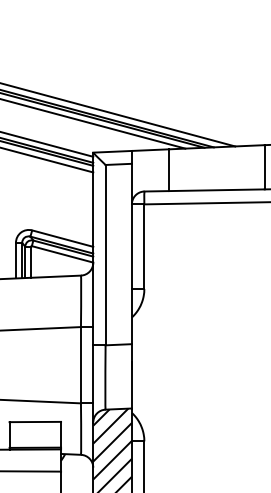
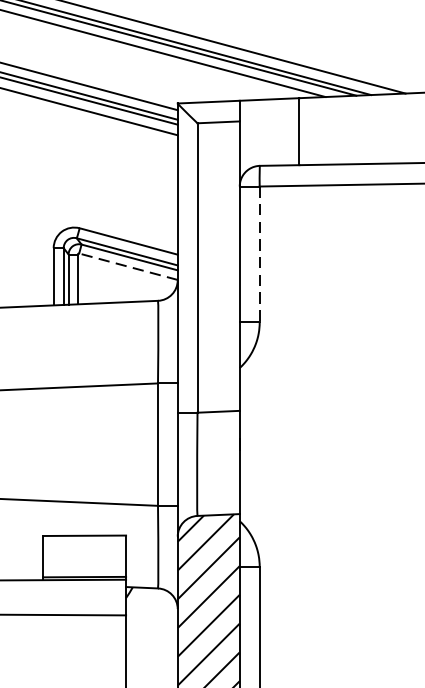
line: (144, 247) -> (259, 255), solid -> dashed
line: (62, 254) -> (128, 266), solid -> dashed

